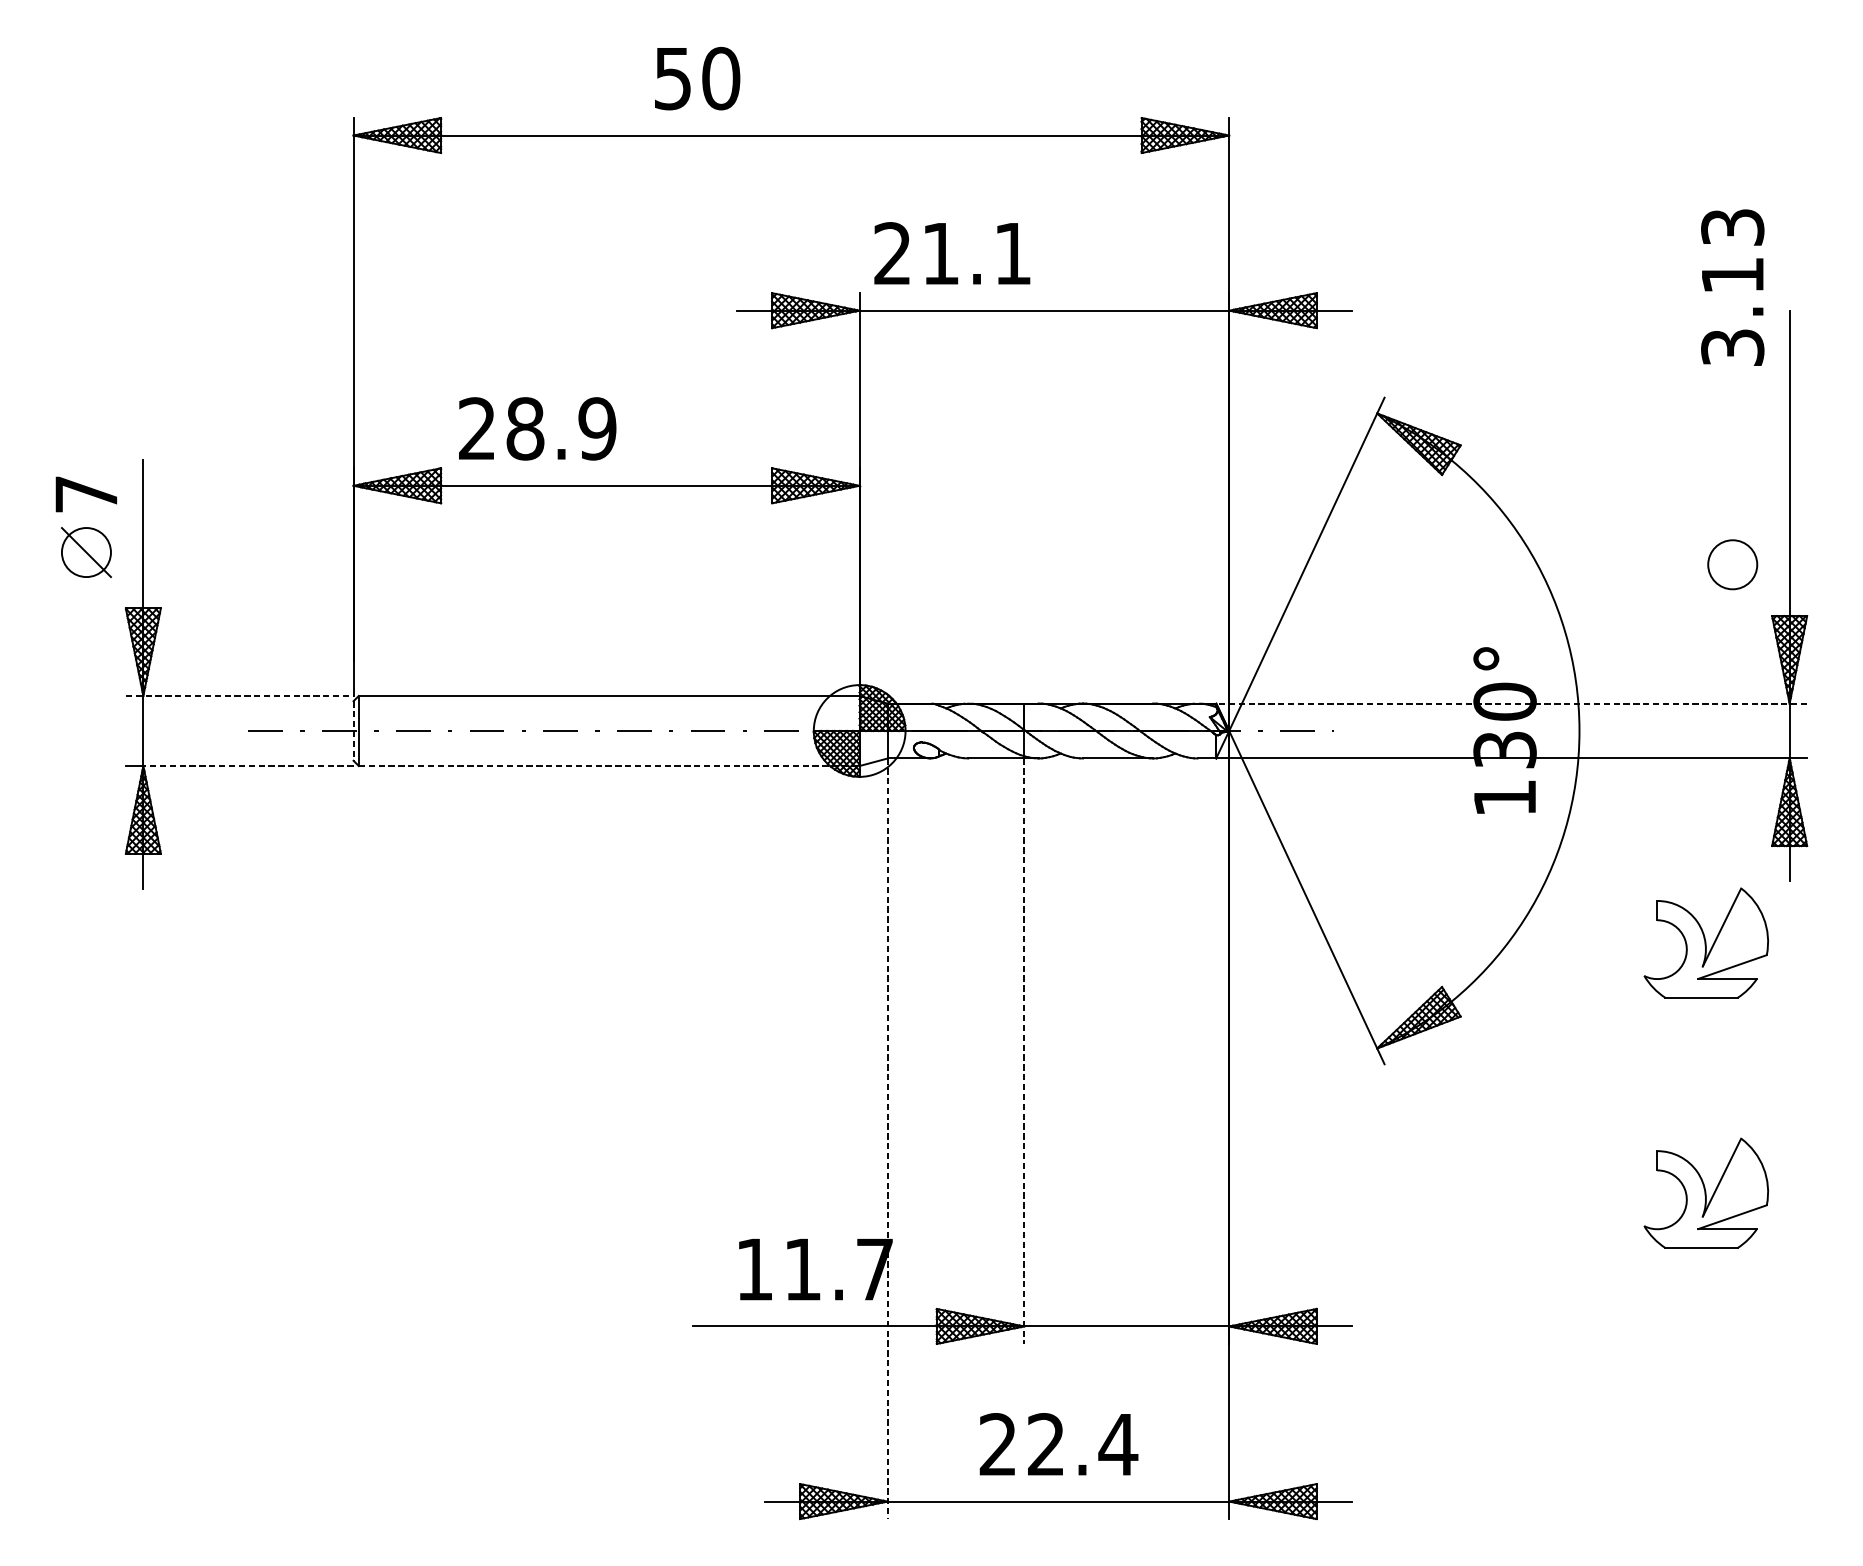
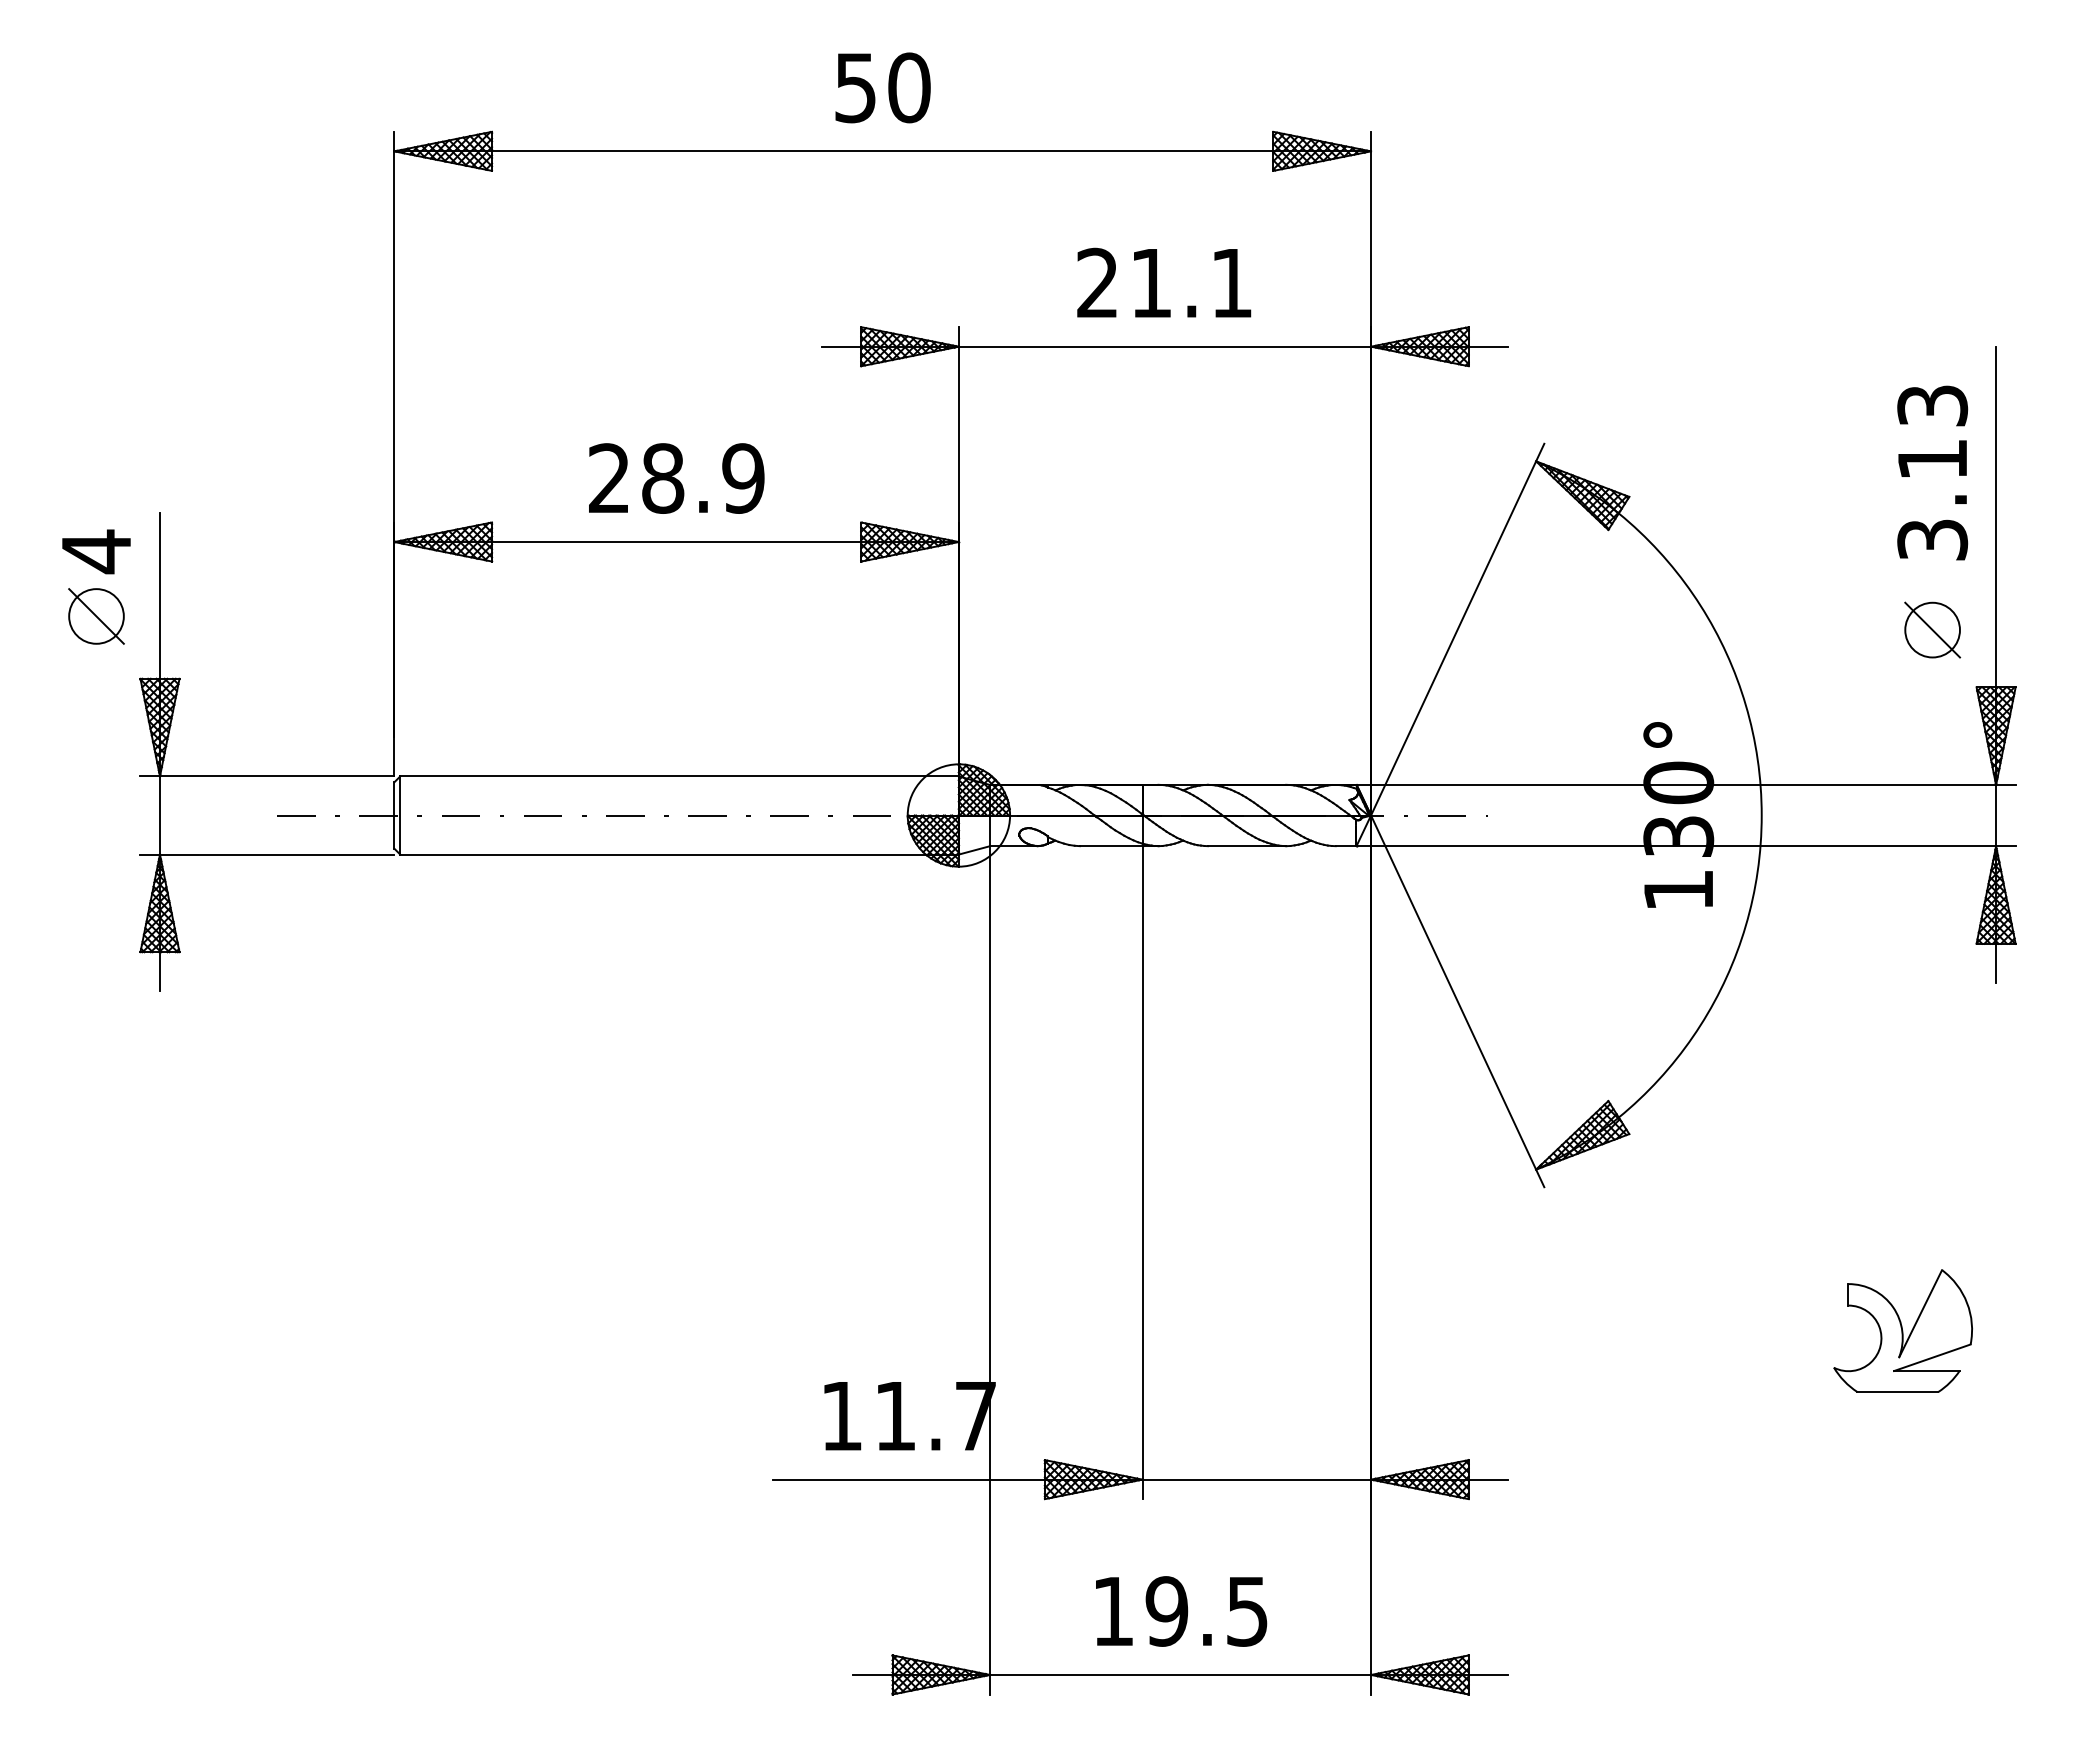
text: (697, 78) -> (882, 87), moved
text: (952, 253) -> (1164, 282), moved
text: (1732, 287) -> (1932, 472), moved
text: (537, 428) -> (676, 478), moved
text: (86, 494) -> (96, 551), 7 -> 4
line: (1732, 564) -> (1932, 629), added
line: (239, 696) -> (267, 776), dashed -> solid
line: (1511, 704) -> (1685, 785), dashed -> solid
line: (353, 731) -> (394, 816), dashed -> solid
line: (247, 765) -> (276, 854), dashed -> solid
line: (610, 765) -> (680, 854), dashed -> solid
part: (1705, 942) -> (1902, 1051), removed
line: (1024, 1051) -> (1142, 1173), dashed -> solid
line: (888, 1138) -> (990, 1270), dashed -> solid
text: (1059, 1444) -> (1181, 1611), 22.4 -> 19.5

